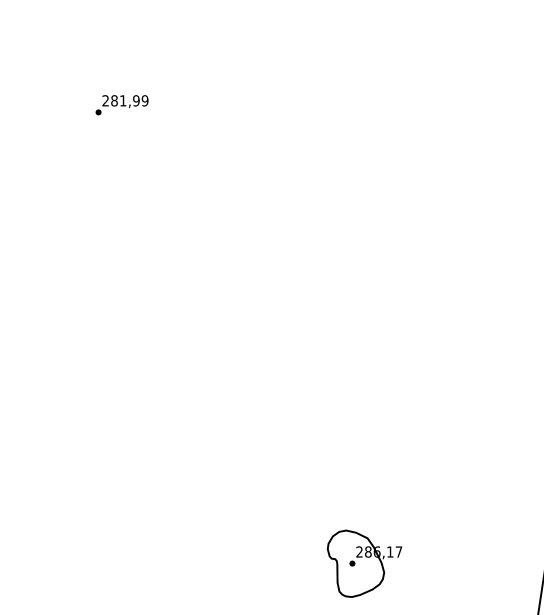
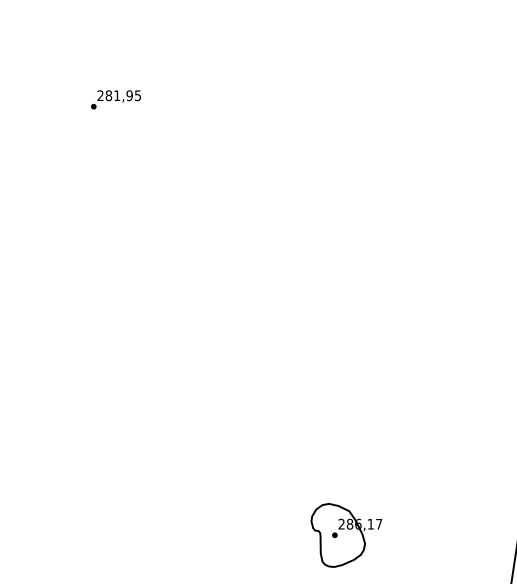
text: (144, 100) -> (137, 95), 281,99 -> 281,95

